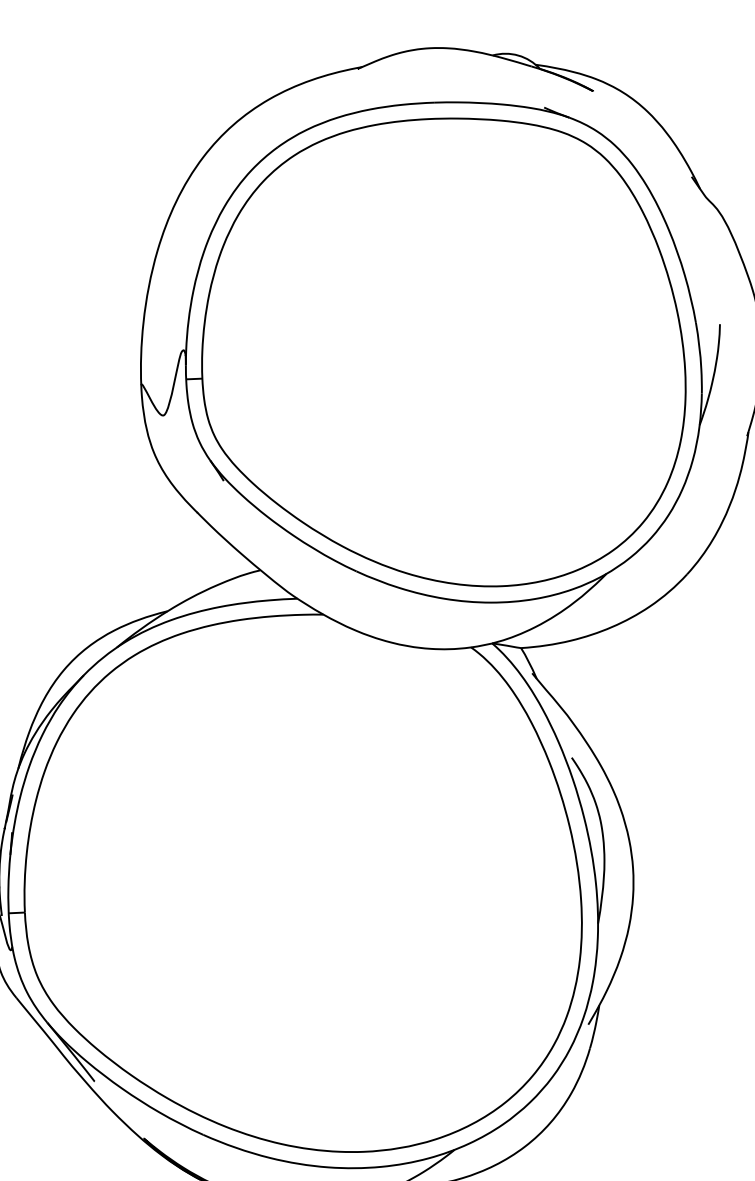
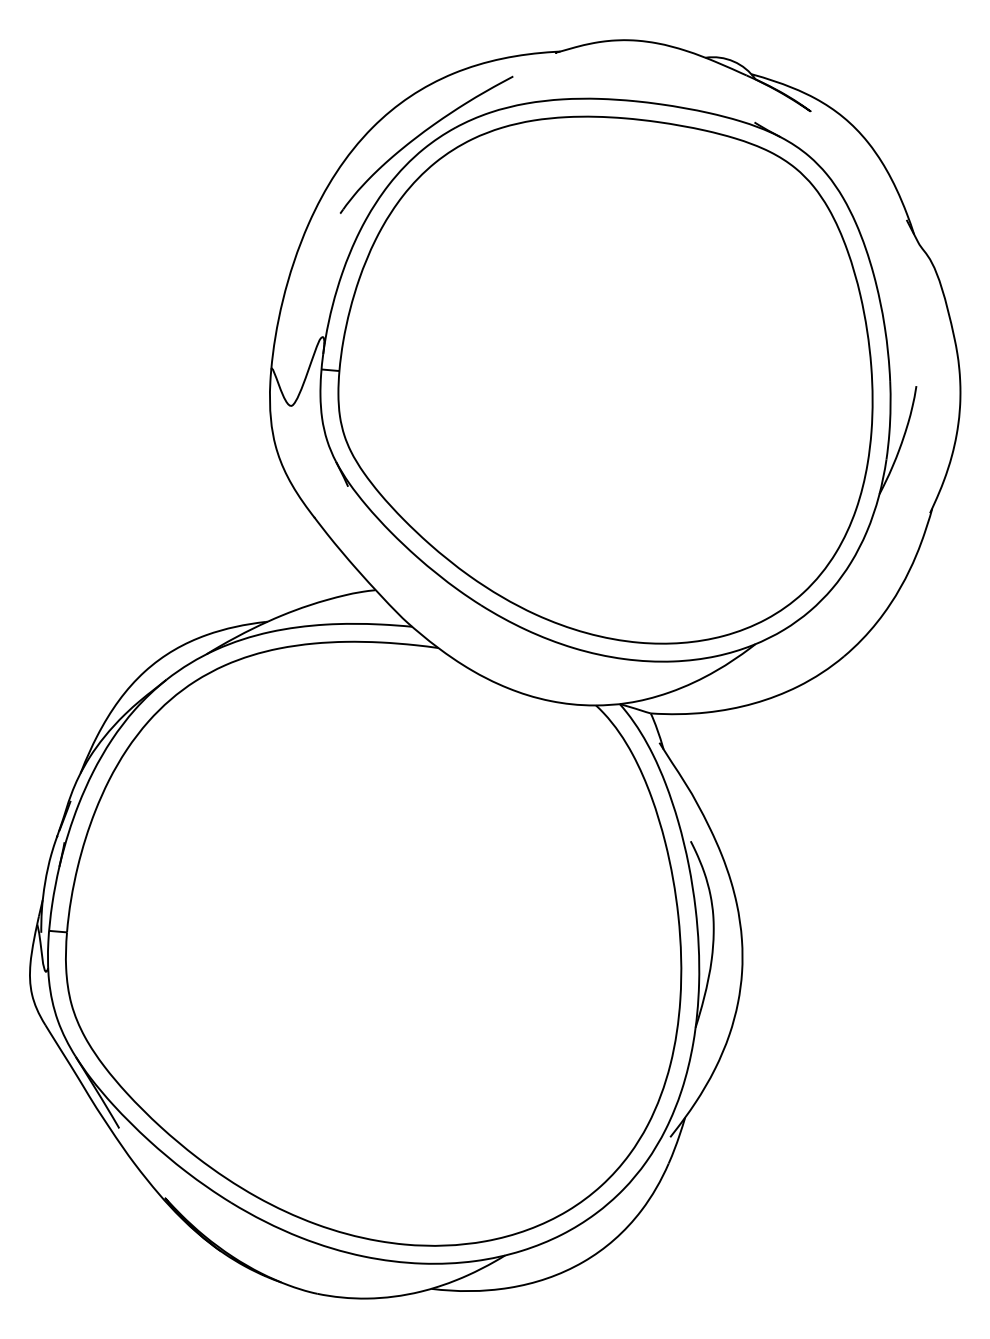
part: (246, 159) -> (419, 136), added

